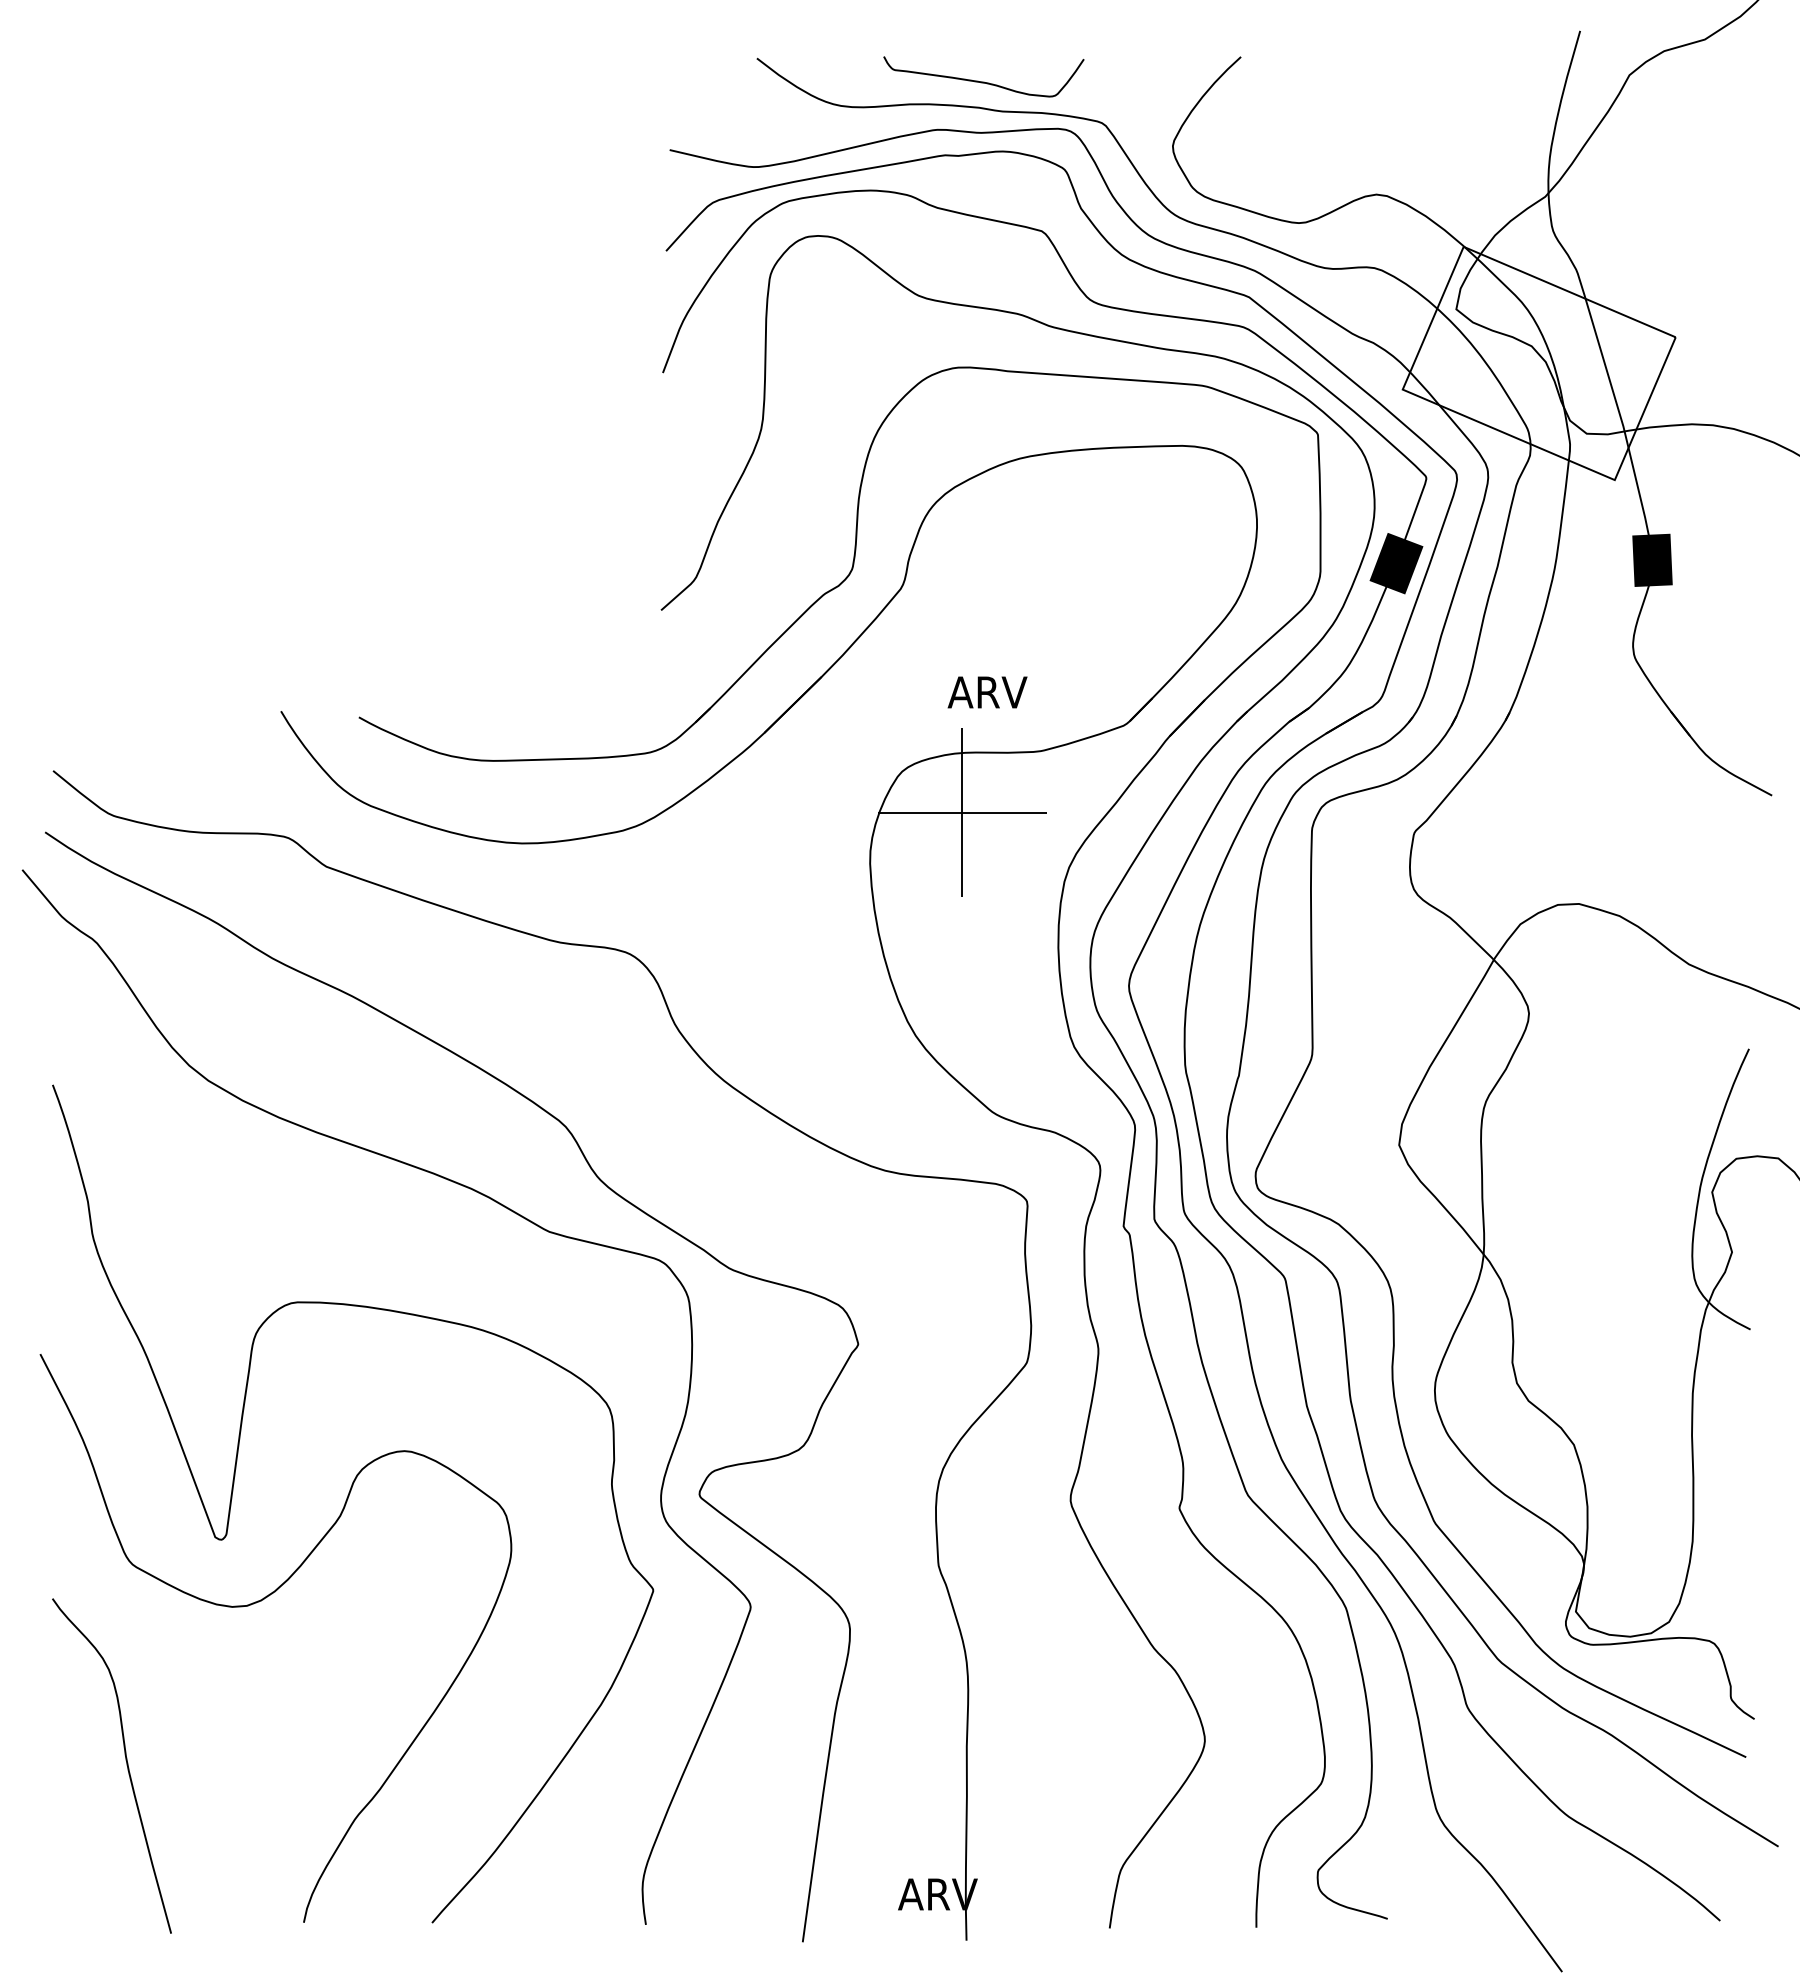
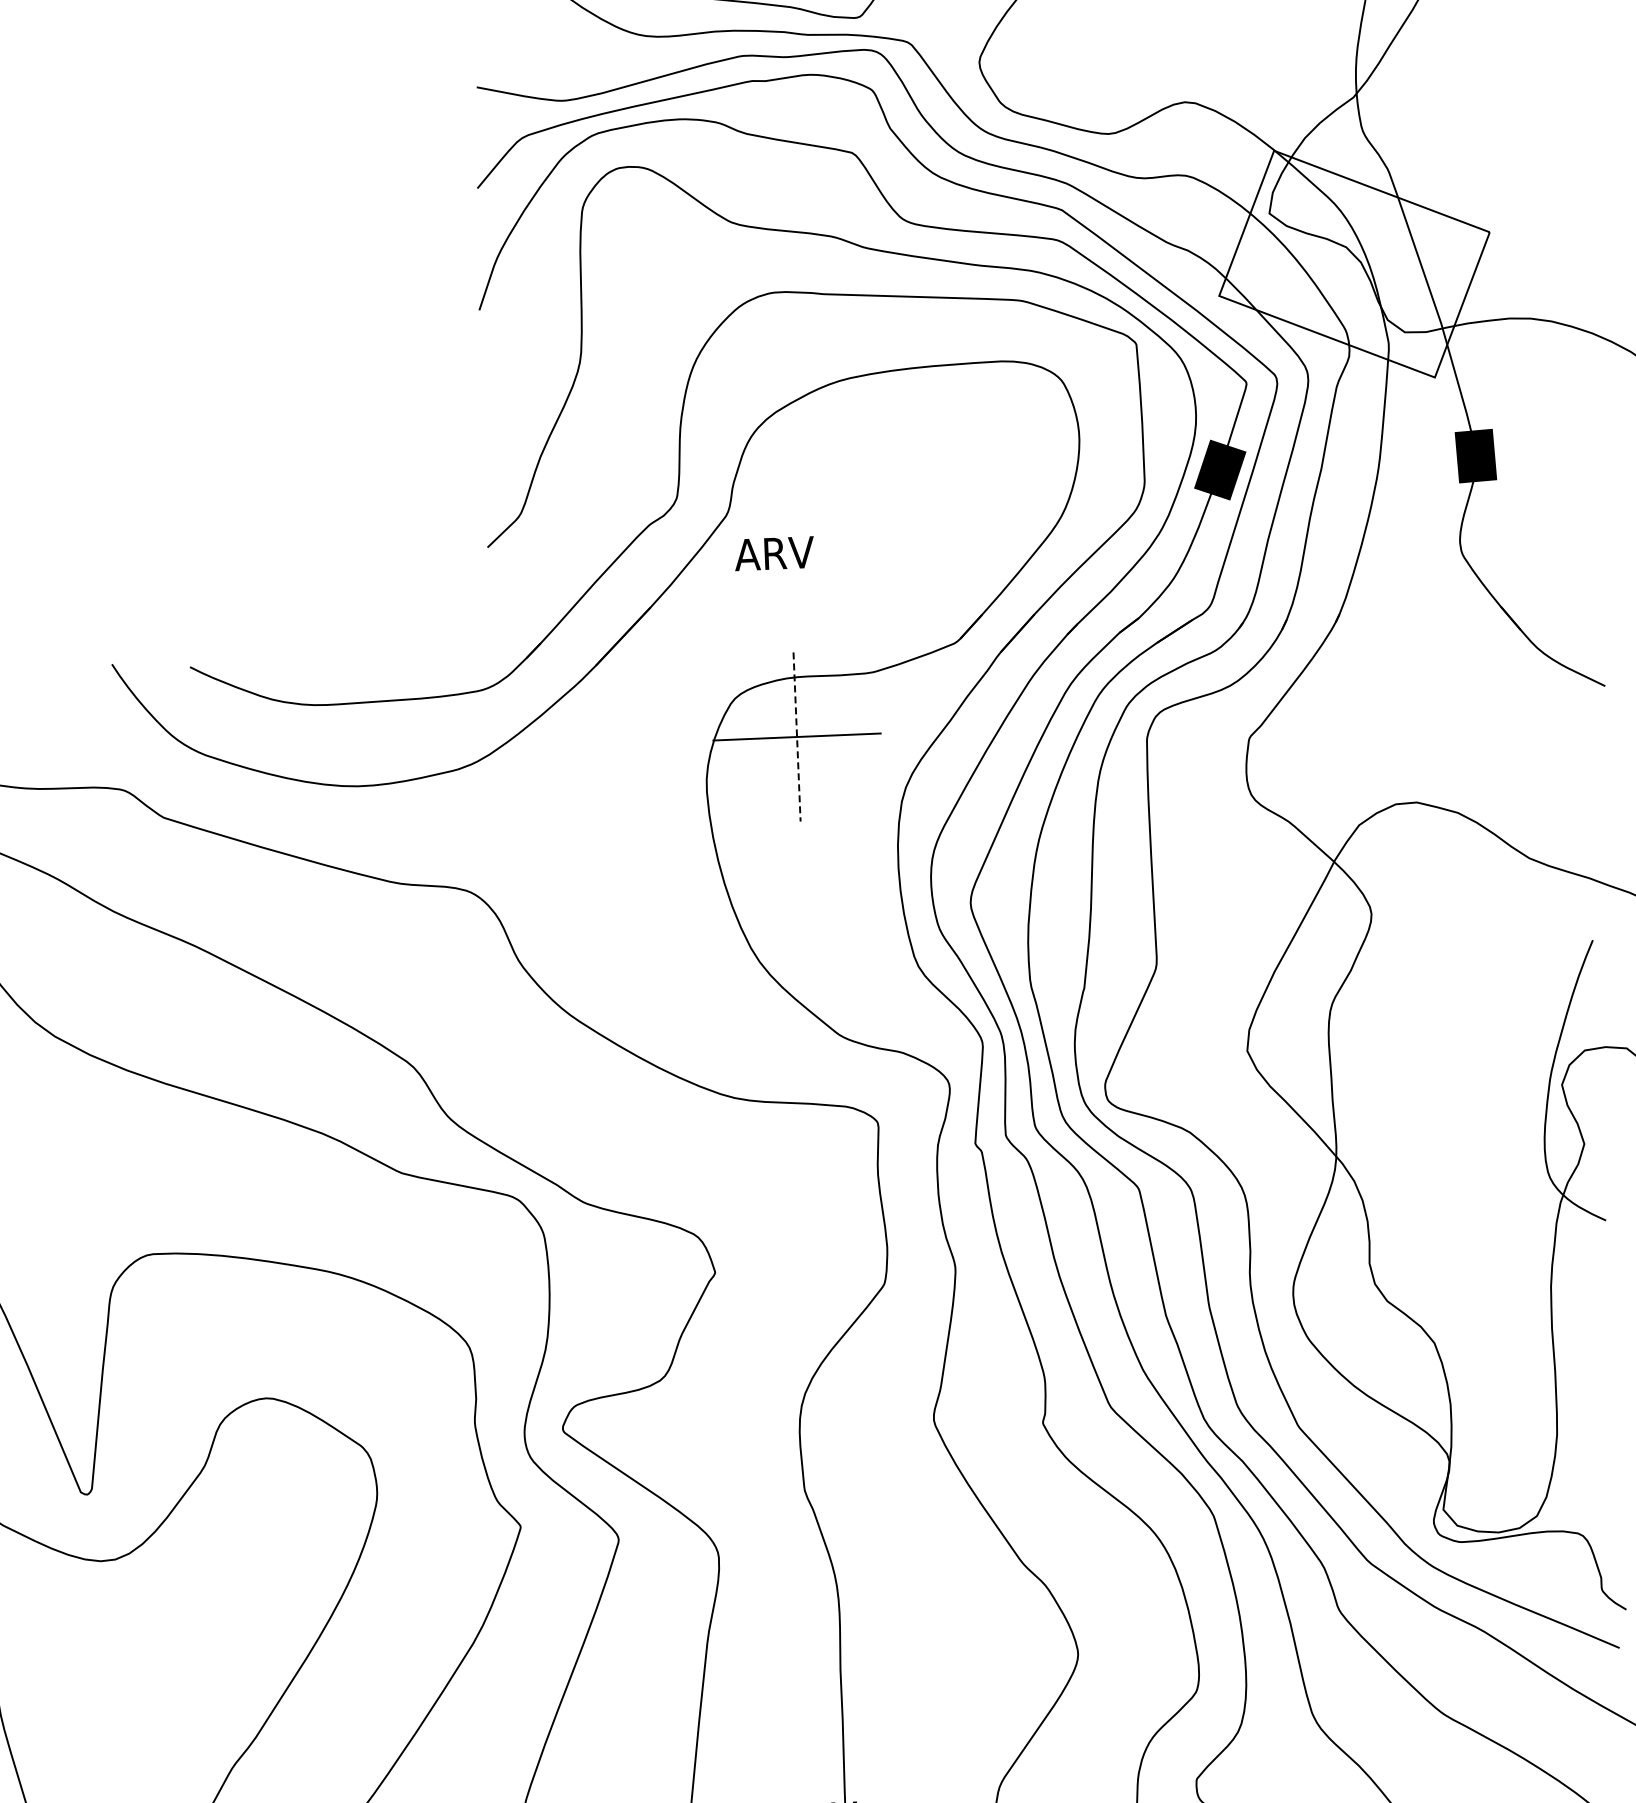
text: (987, 692) -> (774, 553), moved
line: (962, 812) -> (797, 736), solid -> dashed

